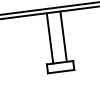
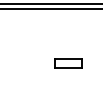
line: (63, 36) -> (75, 33), removed
line: (49, 38) -> (61, 33), removed

